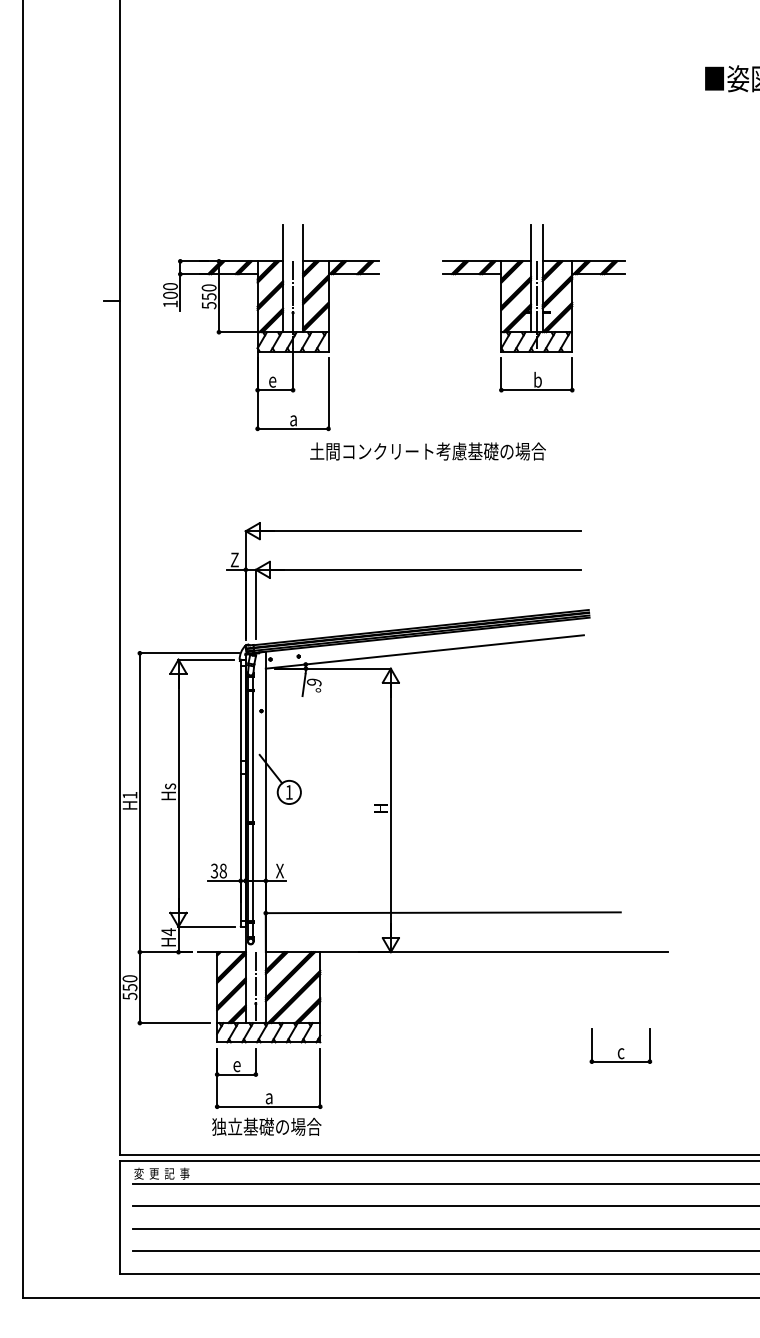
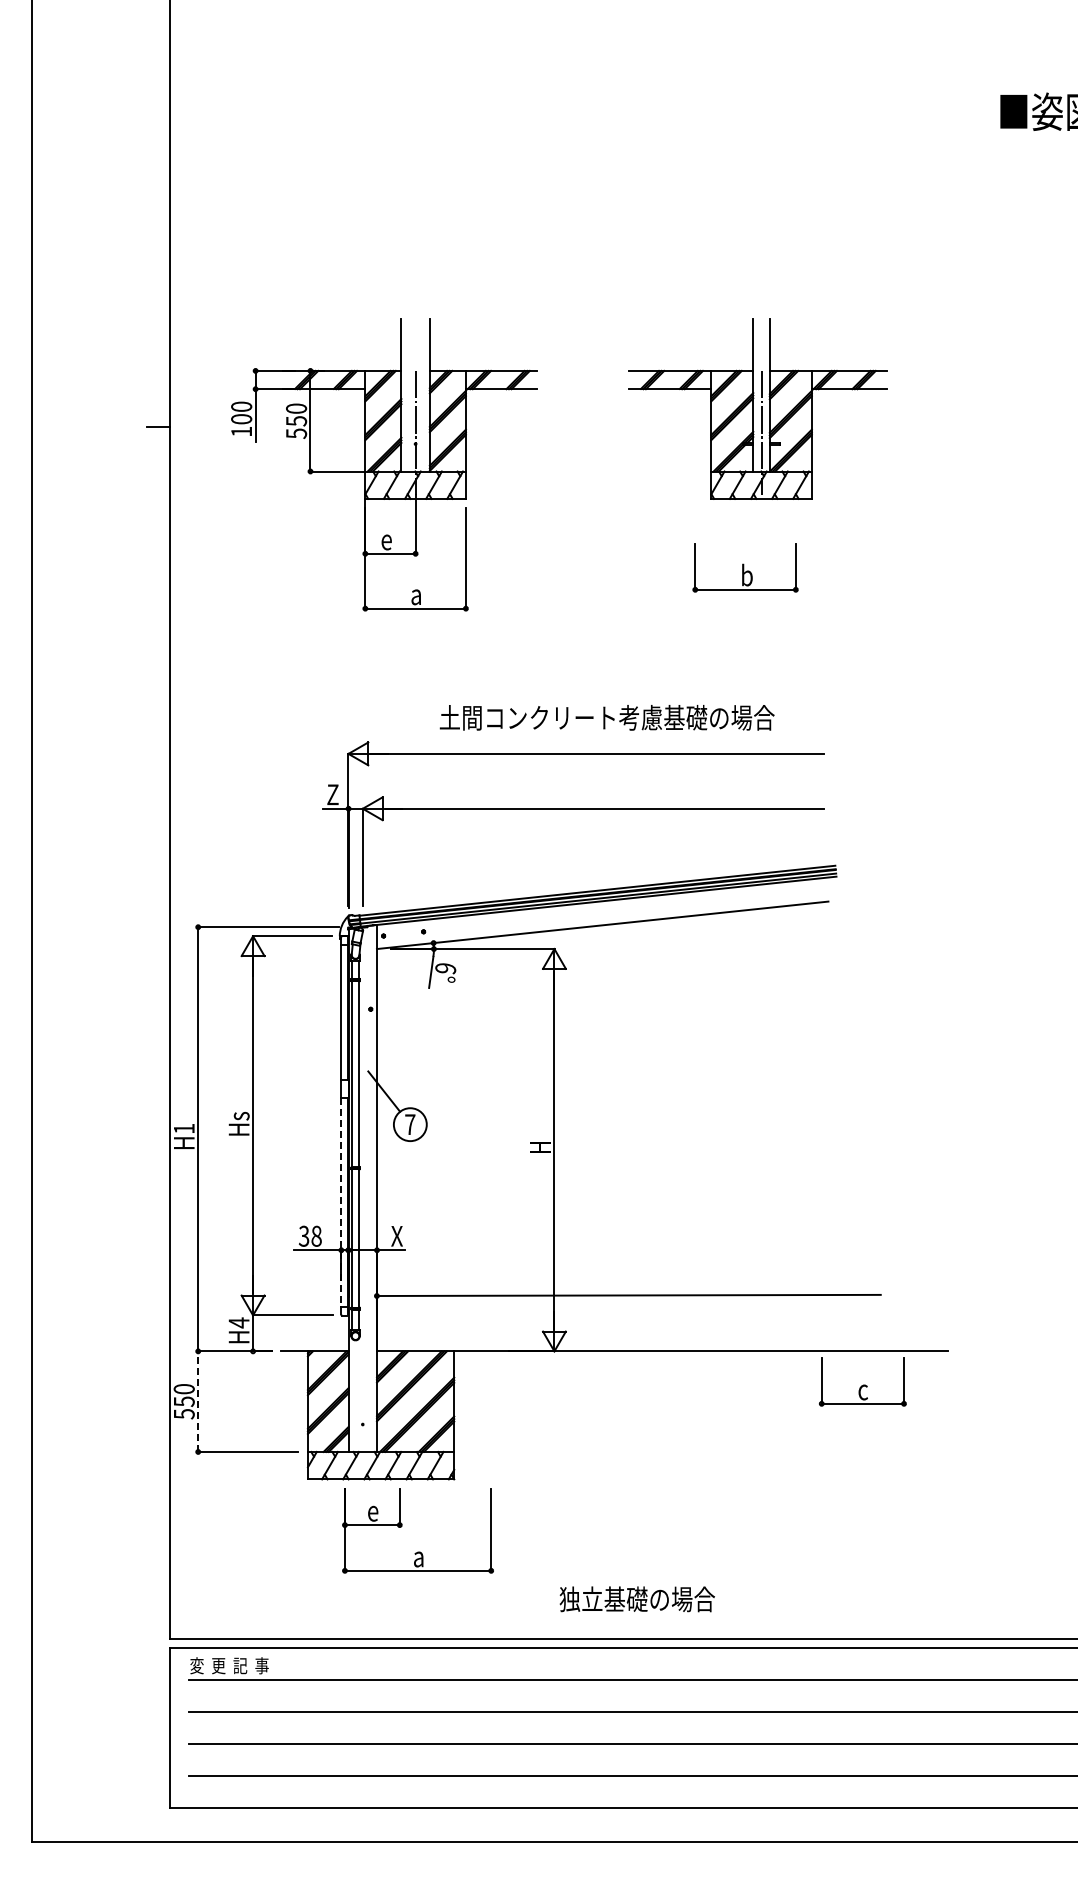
part: (536, 374) -> (745, 567), moved
text: (427, 451) -> (606, 717), moved
text: (289, 792) -> (410, 1124), 1 -> 7
line: (240, 847) -> (341, 1202), solid -> dashed
line: (255, 986) -> (362, 1400), removed
line: (140, 987) -> (198, 1401), solid -> dashed
part: (620, 1045) -> (862, 1381), moved
part: (257, 1075) -> (402, 1526), moved
text: (266, 1126) -> (636, 1599), moved

